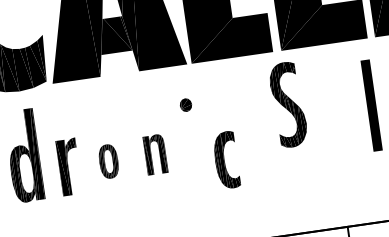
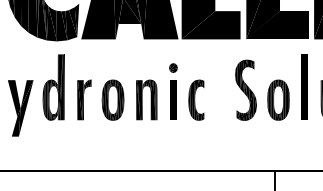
part: (287, 103) -> (245, 89), moved
part: (337, 127) -> (278, 99), added
part: (192, 148) -> (173, 99), added
part: (154, 154) -> (146, 99), size x1.43
part: (226, 159) -> (196, 99), moved
part: (107, 160) -> (112, 99), size x1.67

